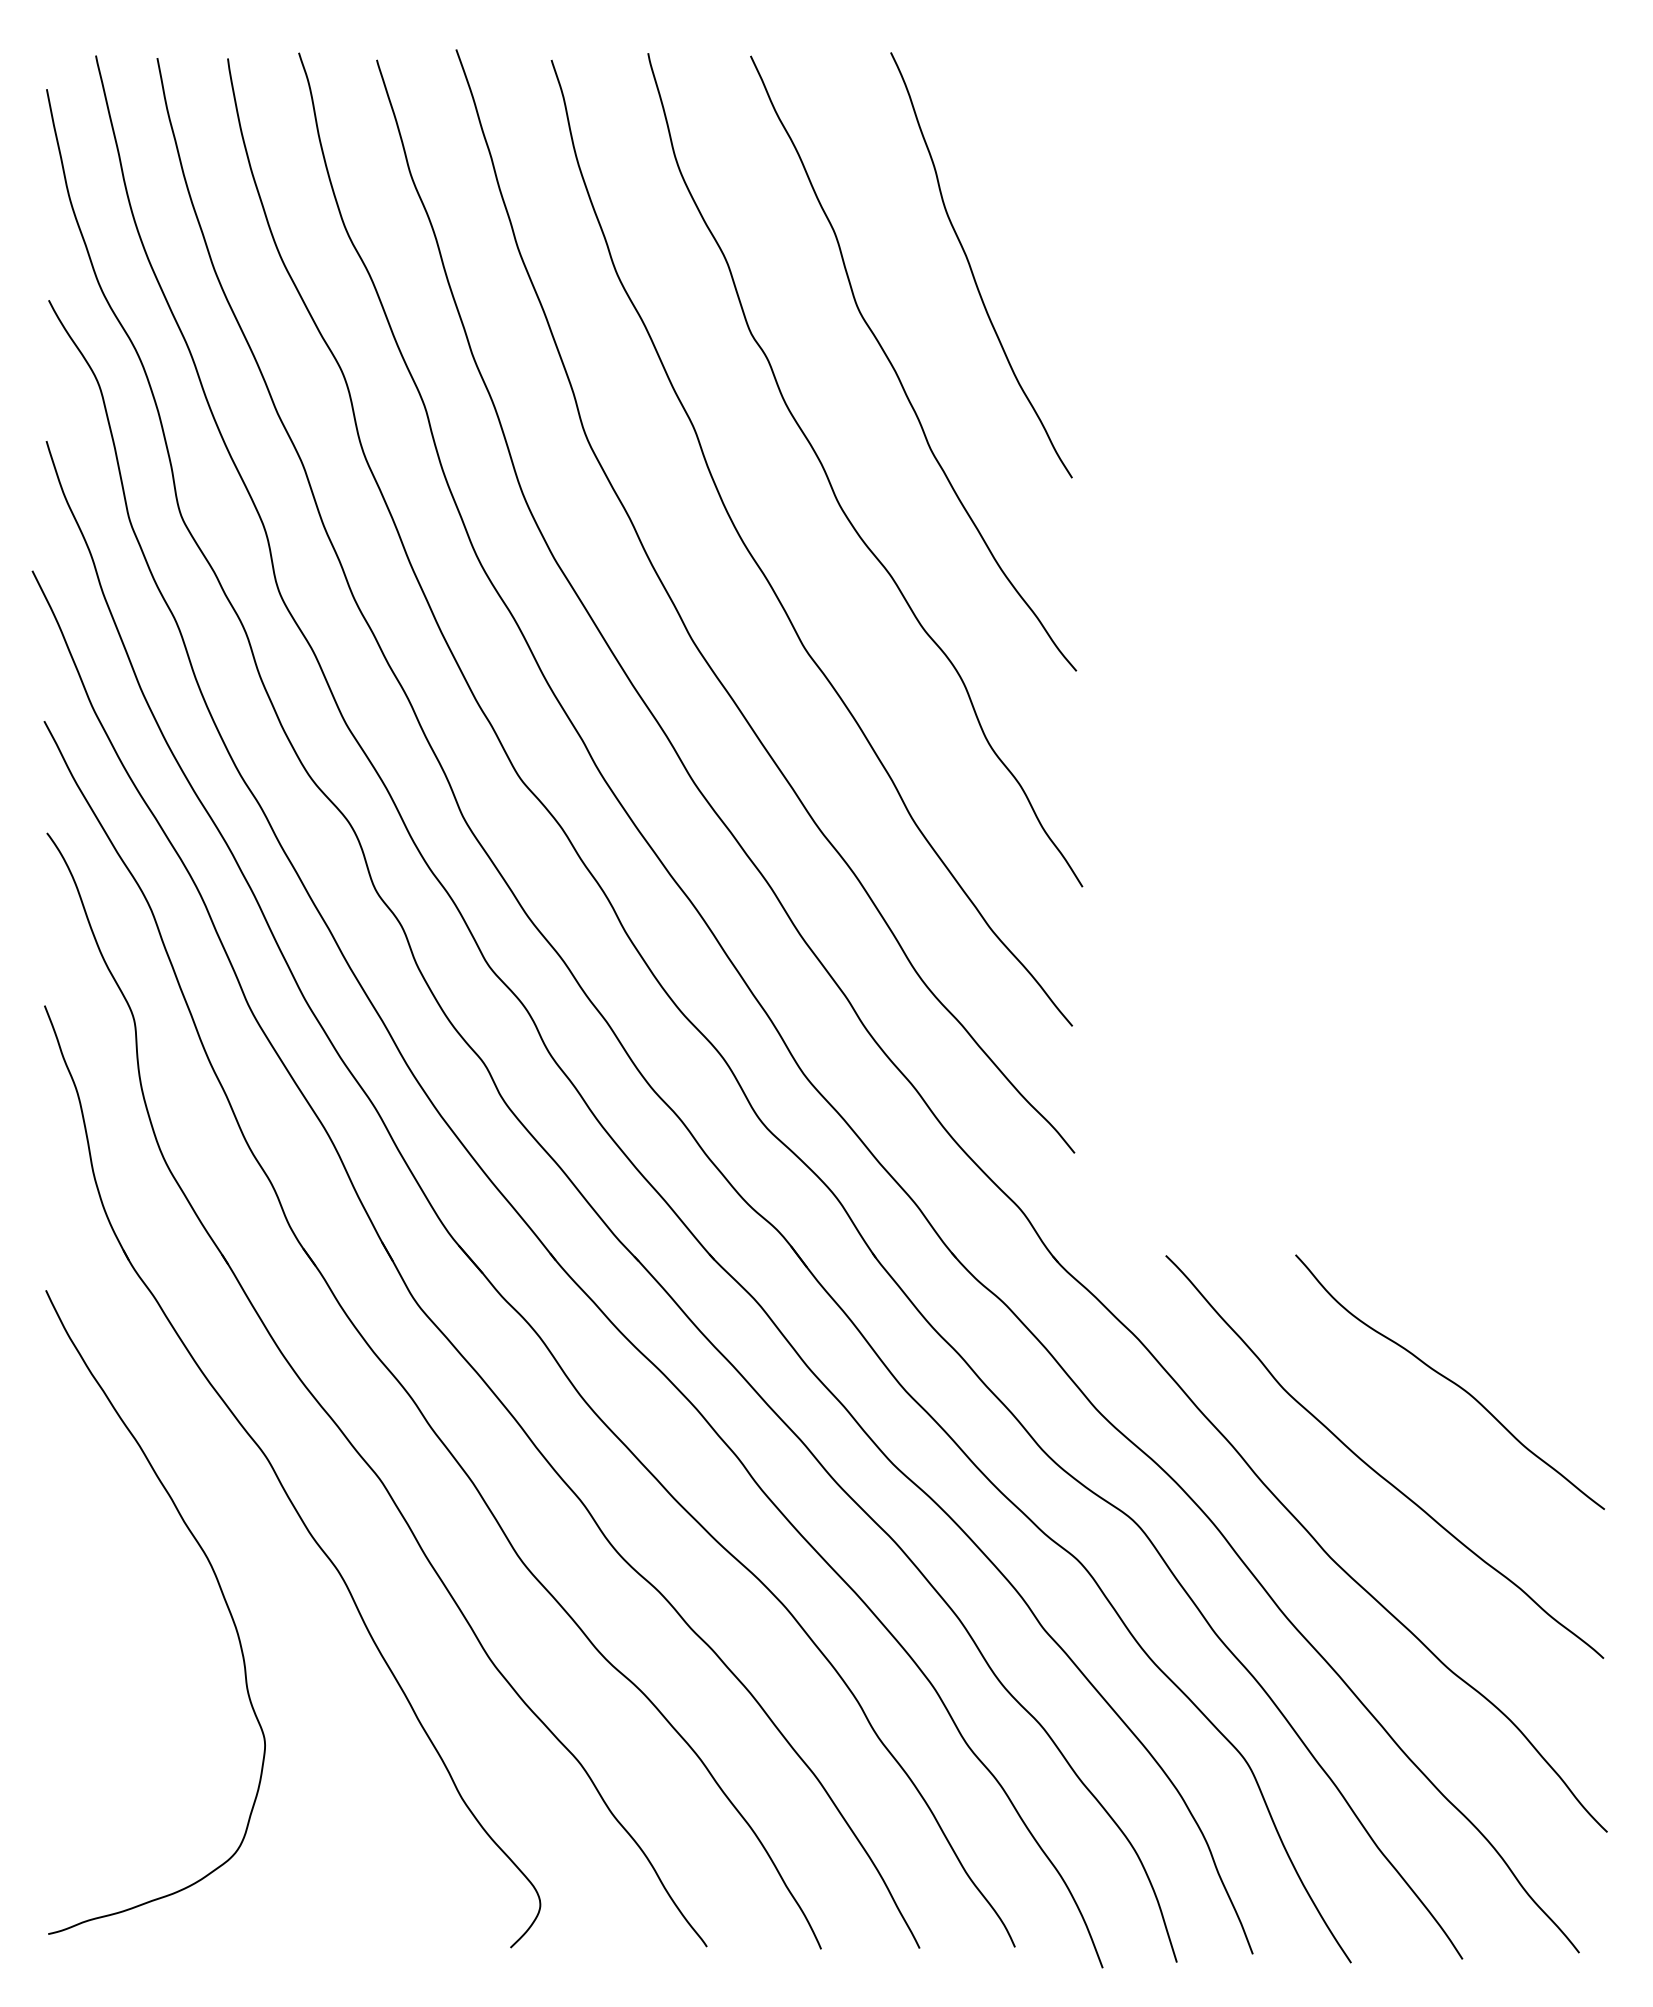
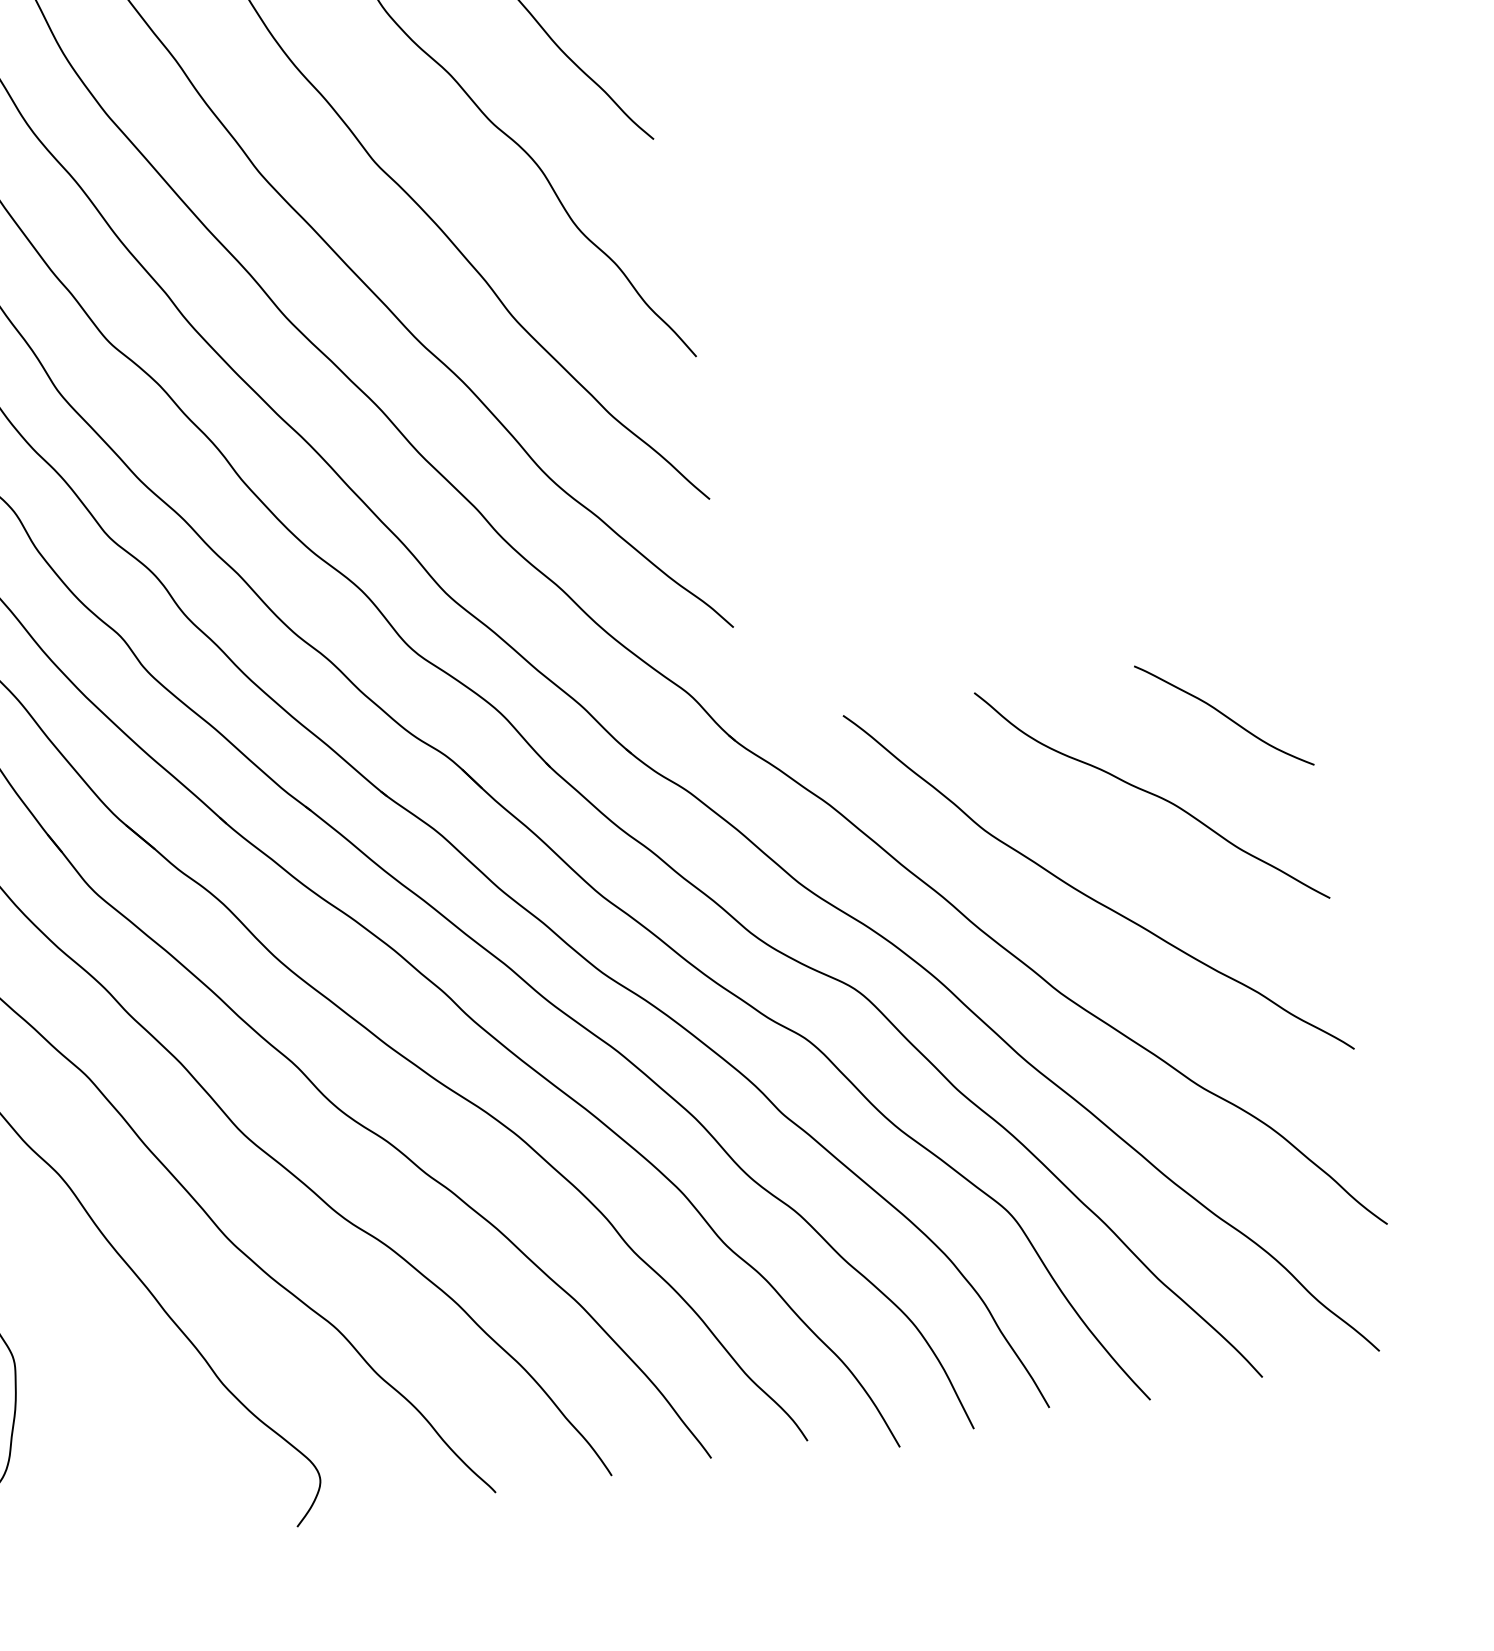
curve: (1532, 1316) -> (1224, 715), added

